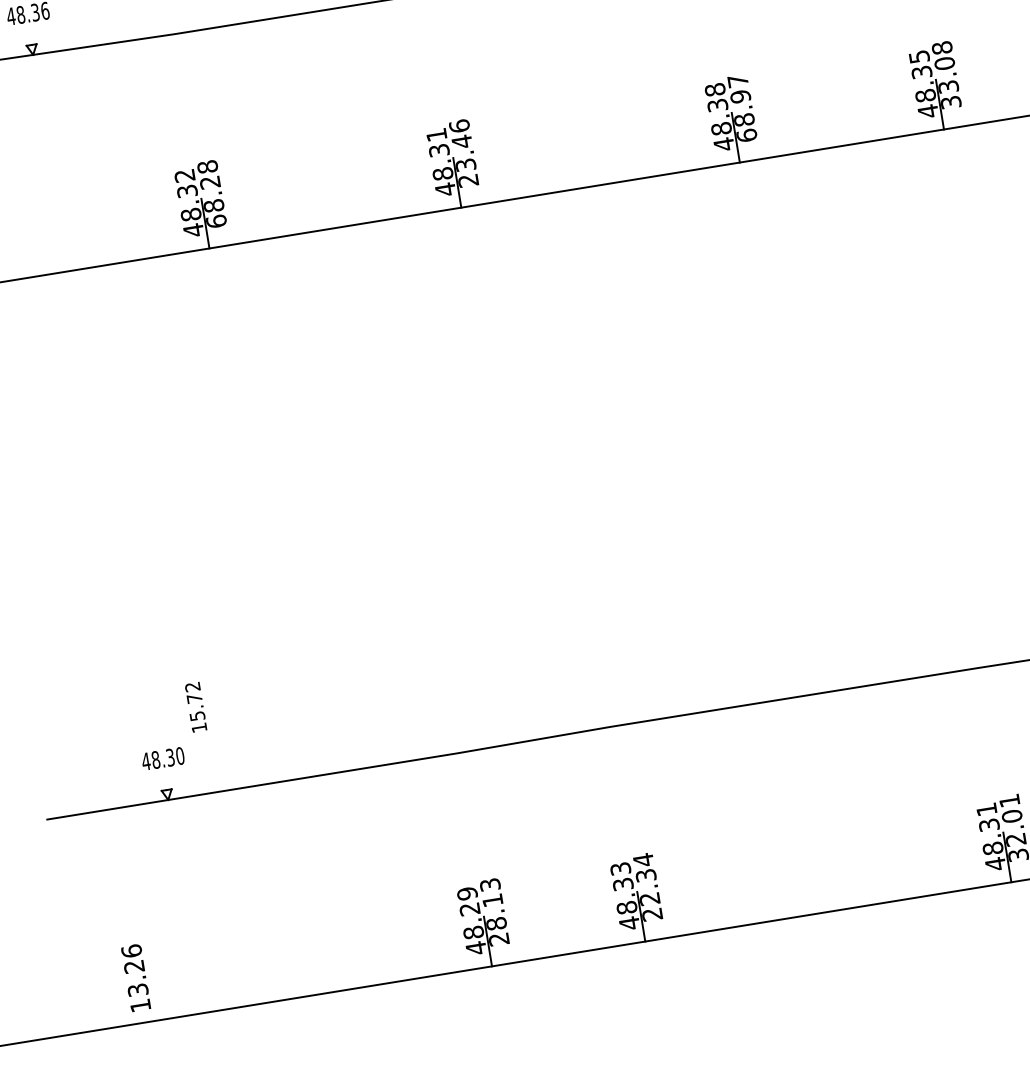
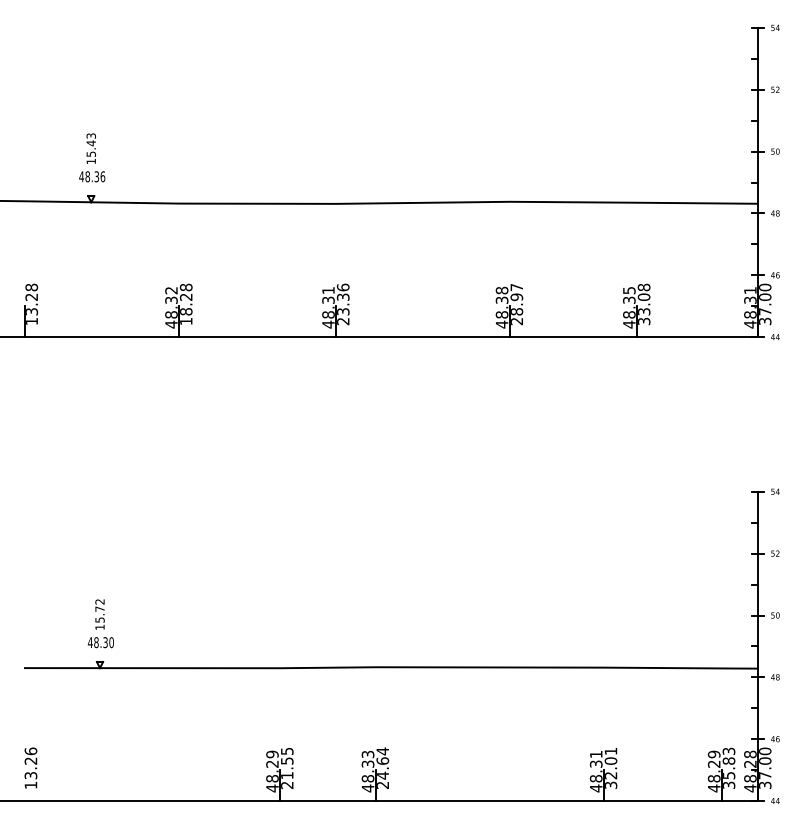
text: (747, 135) -> (517, 321), 68.97 -> 28.97
text: (460, 142) -> (342, 297), 23.46 -> 23.36
text: (216, 221) -> (186, 321), 68.28 -> 18.28
text: (195, 707) -> (99, 614), moved
text: (647, 887) -> (382, 768), 22.34 -> 24.64
text: (492, 904) -> (286, 763), 28.13 -> 21.55
text: (135, 977) -> (30, 767), moved

